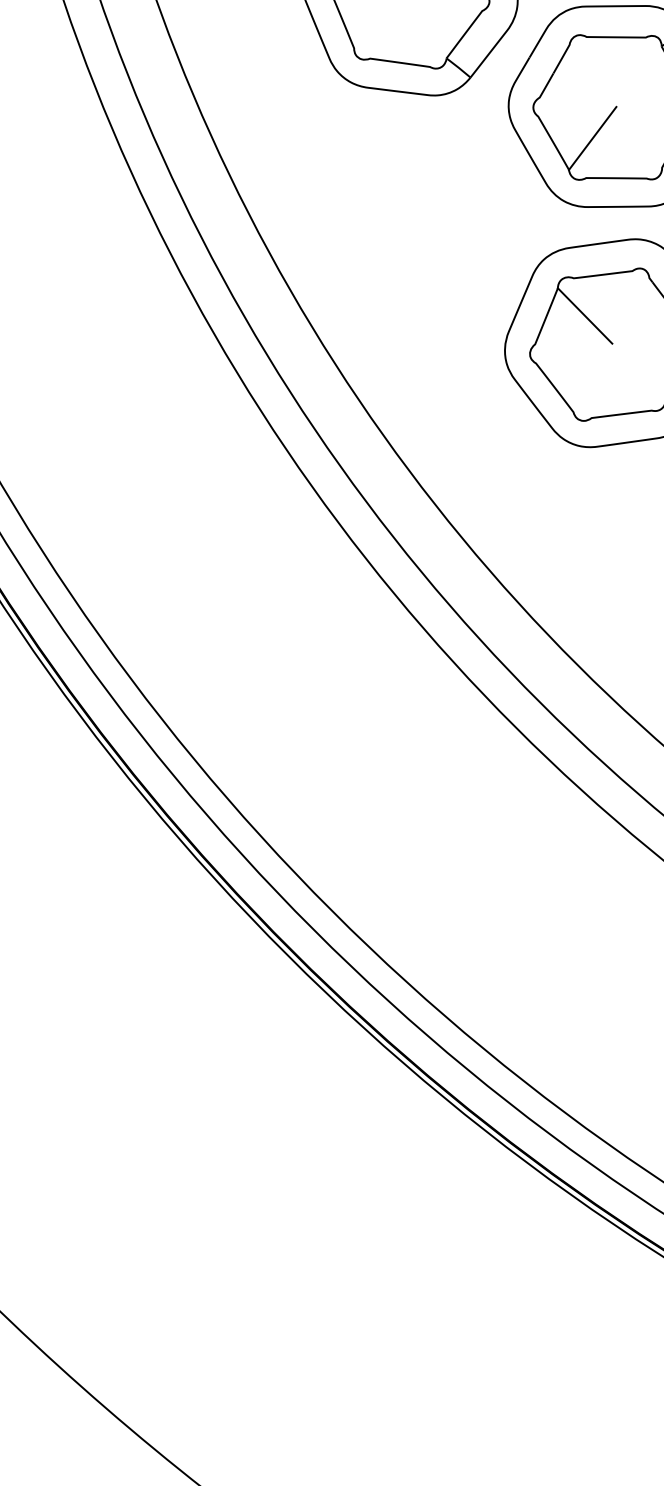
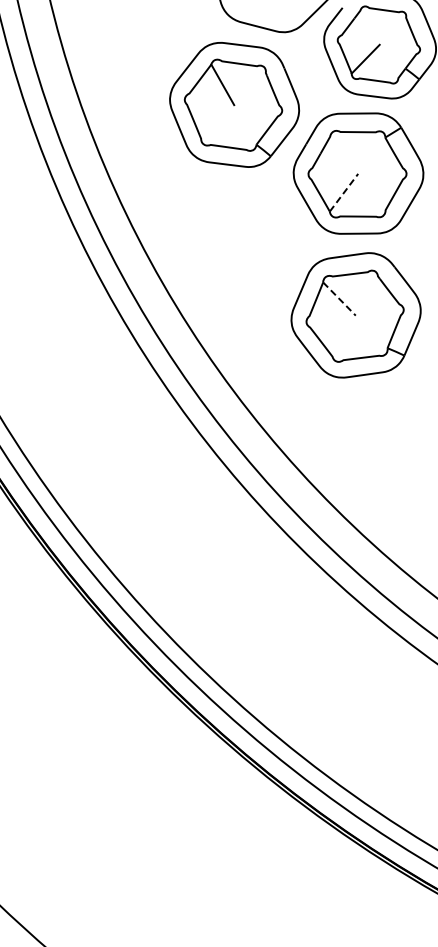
line: (593, 138) -> (344, 192), solid -> dashed
line: (585, 316) -> (339, 299), solid -> dashed

